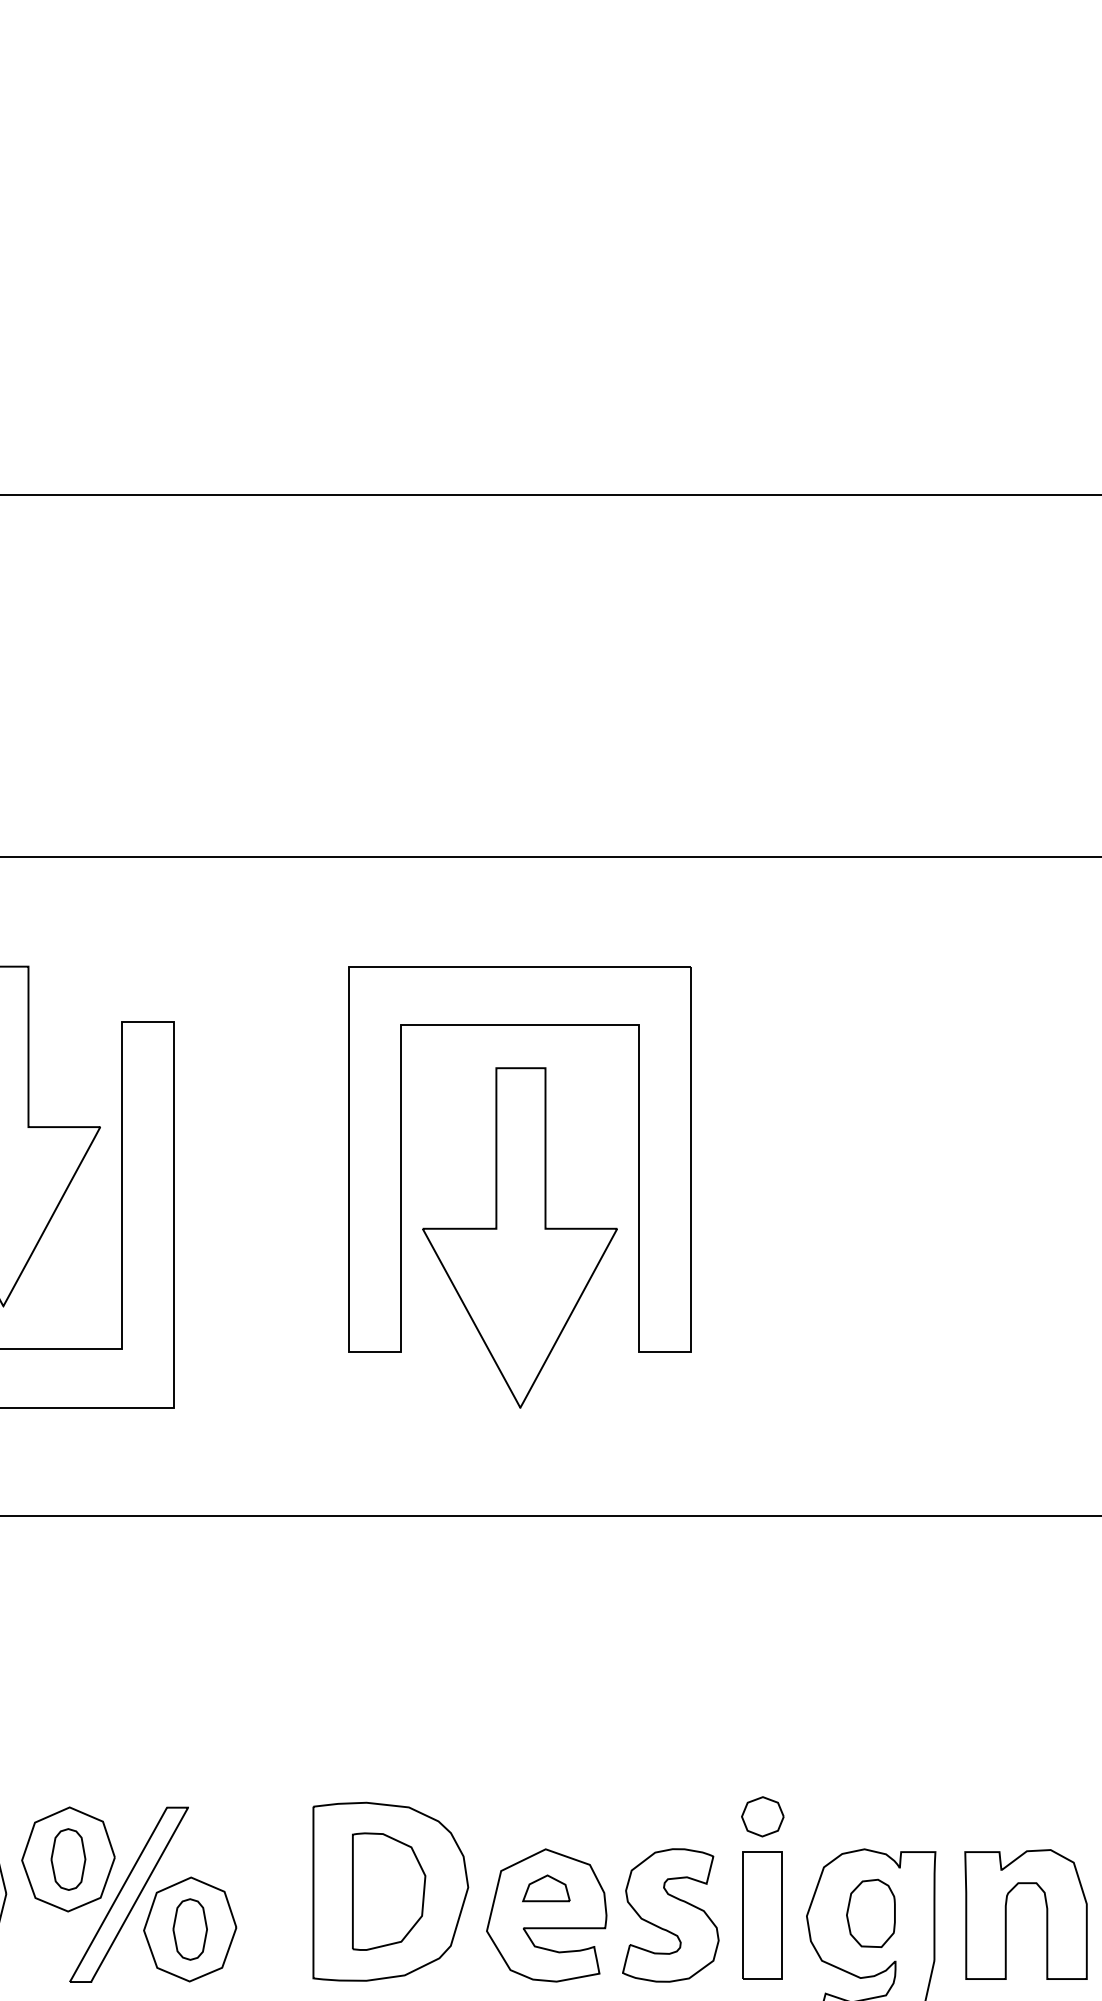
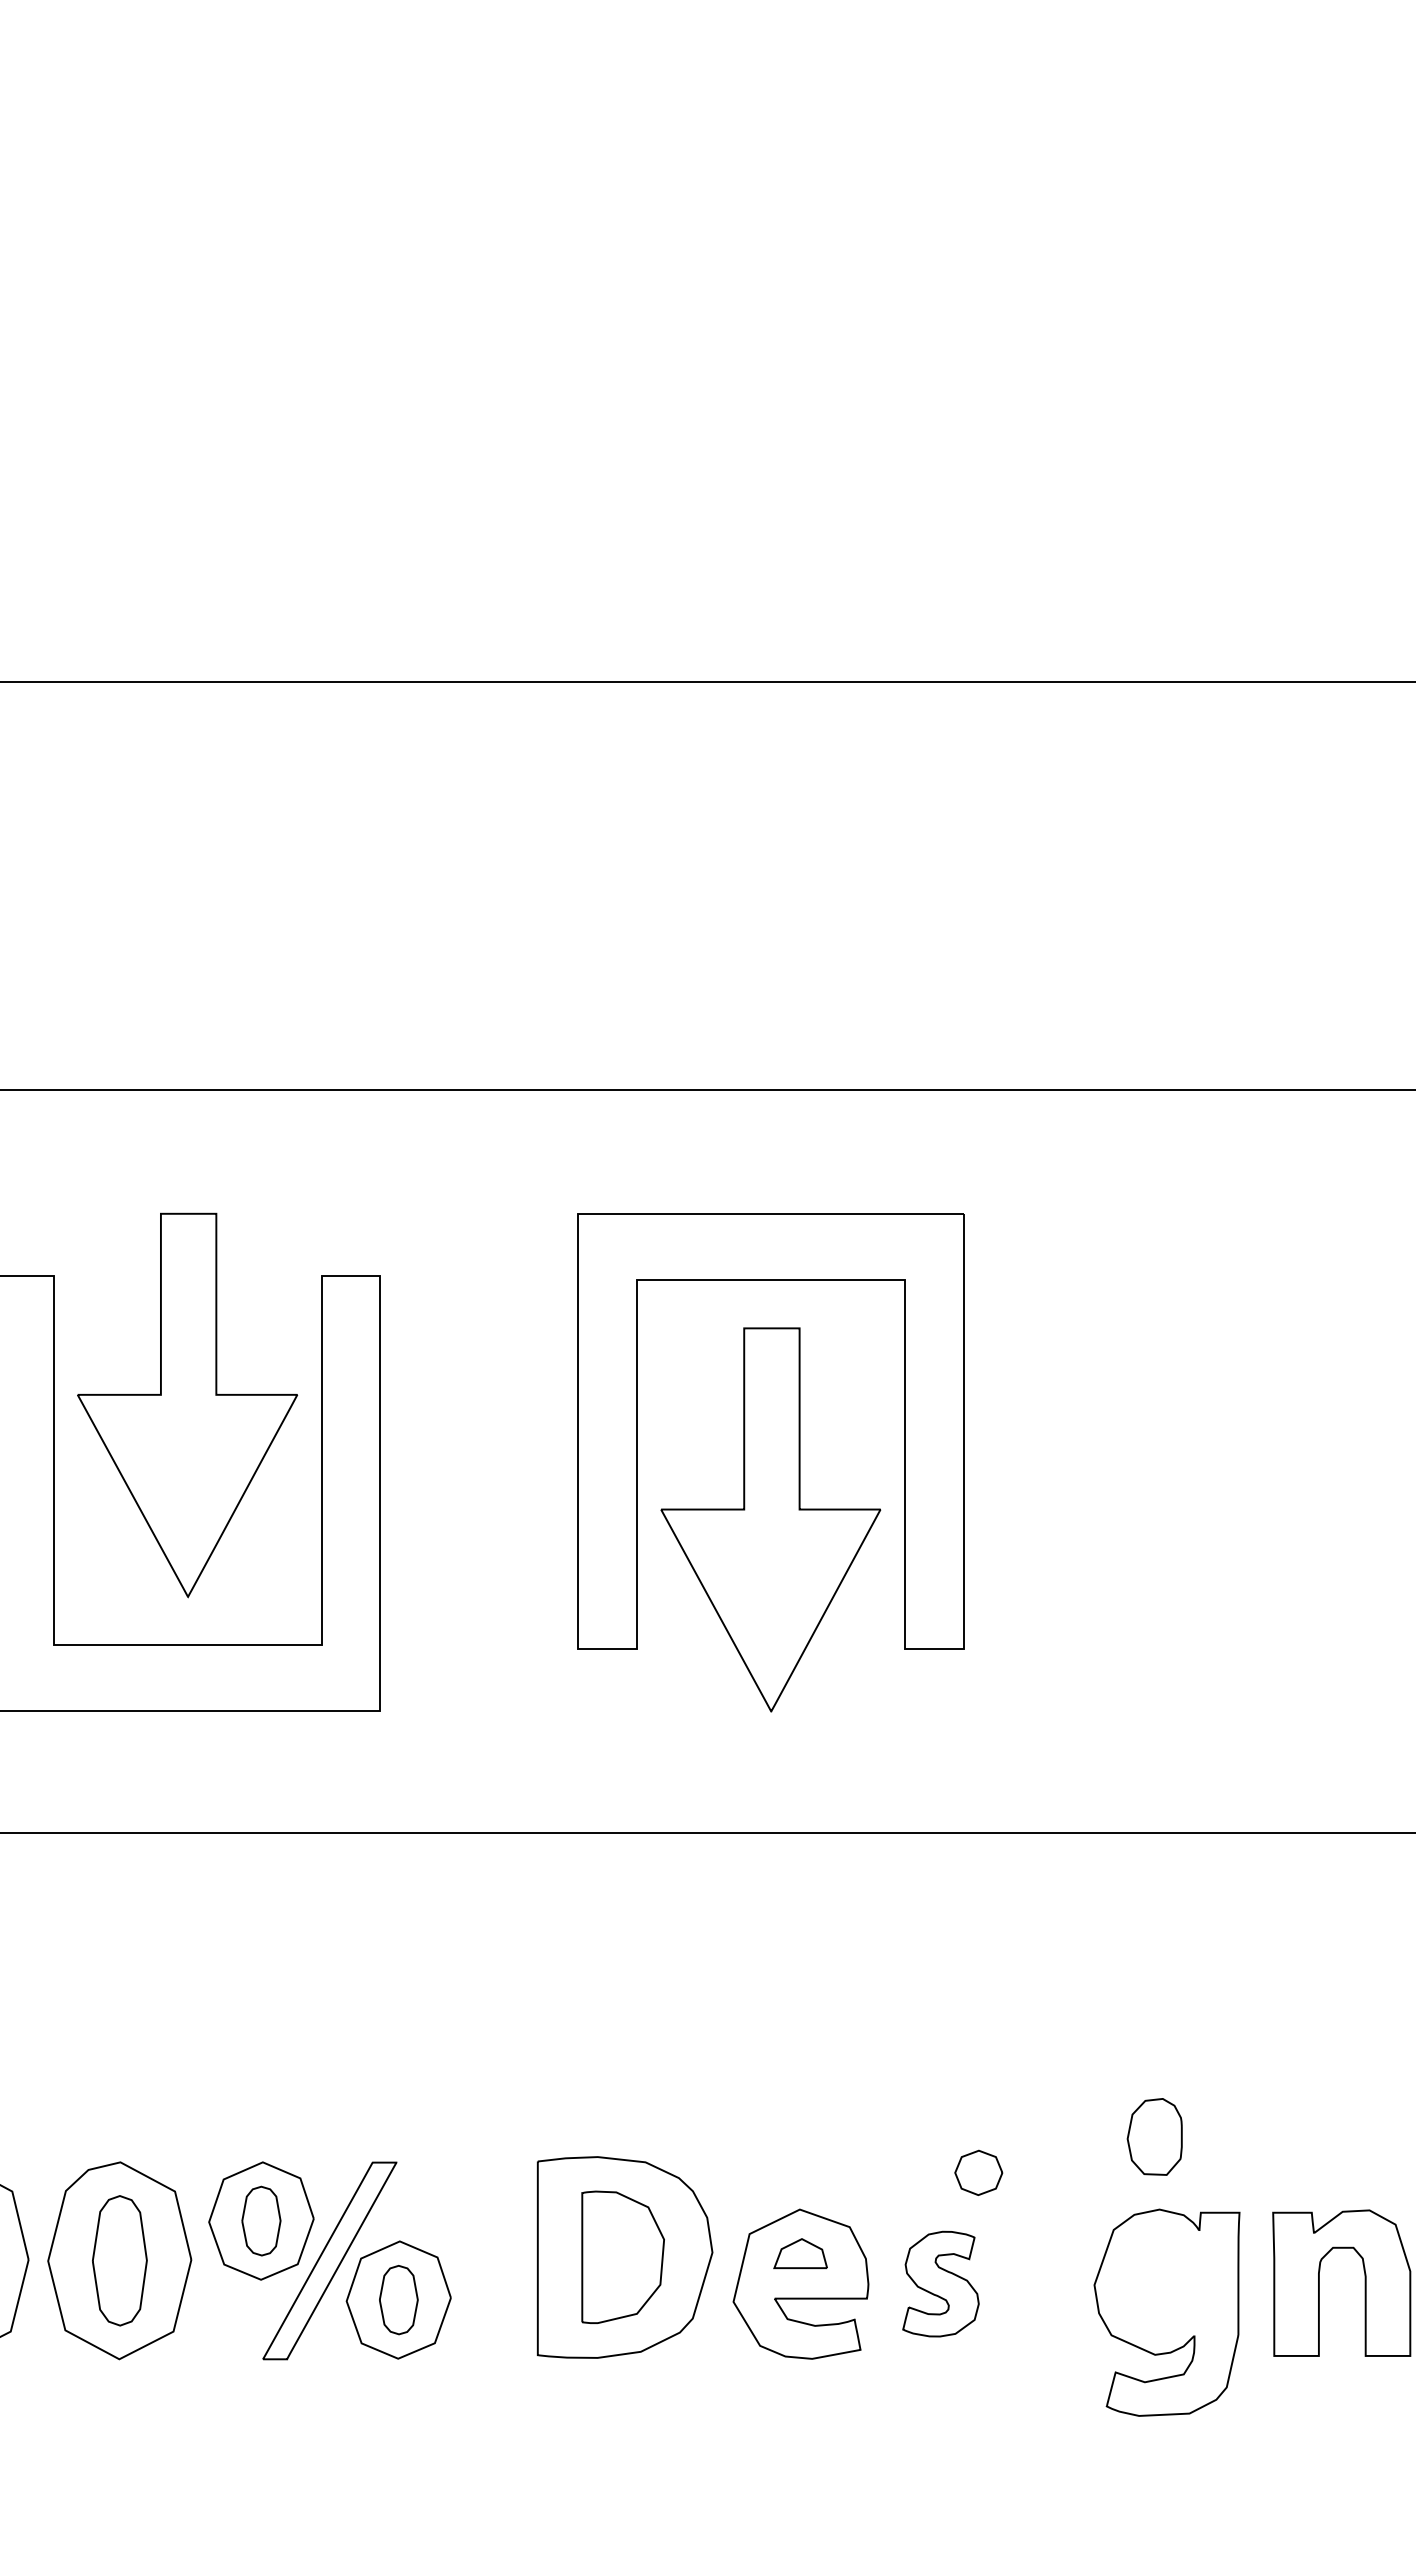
part: (762, 1816) -> (978, 2172), moved
part: (870, 1913) -> (1154, 2136), moved
part: (670, 1914) -> (940, 2283), size x0.7
part: (762, 1915) -> (1044, 2284), removed

